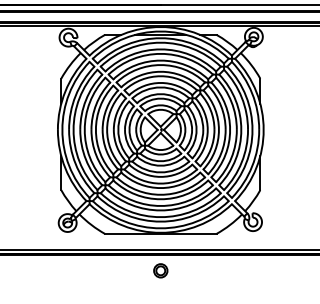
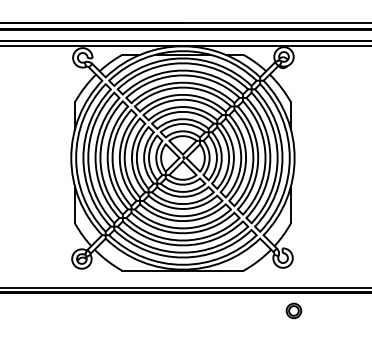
part: (160, 270) -> (293, 310), moved

